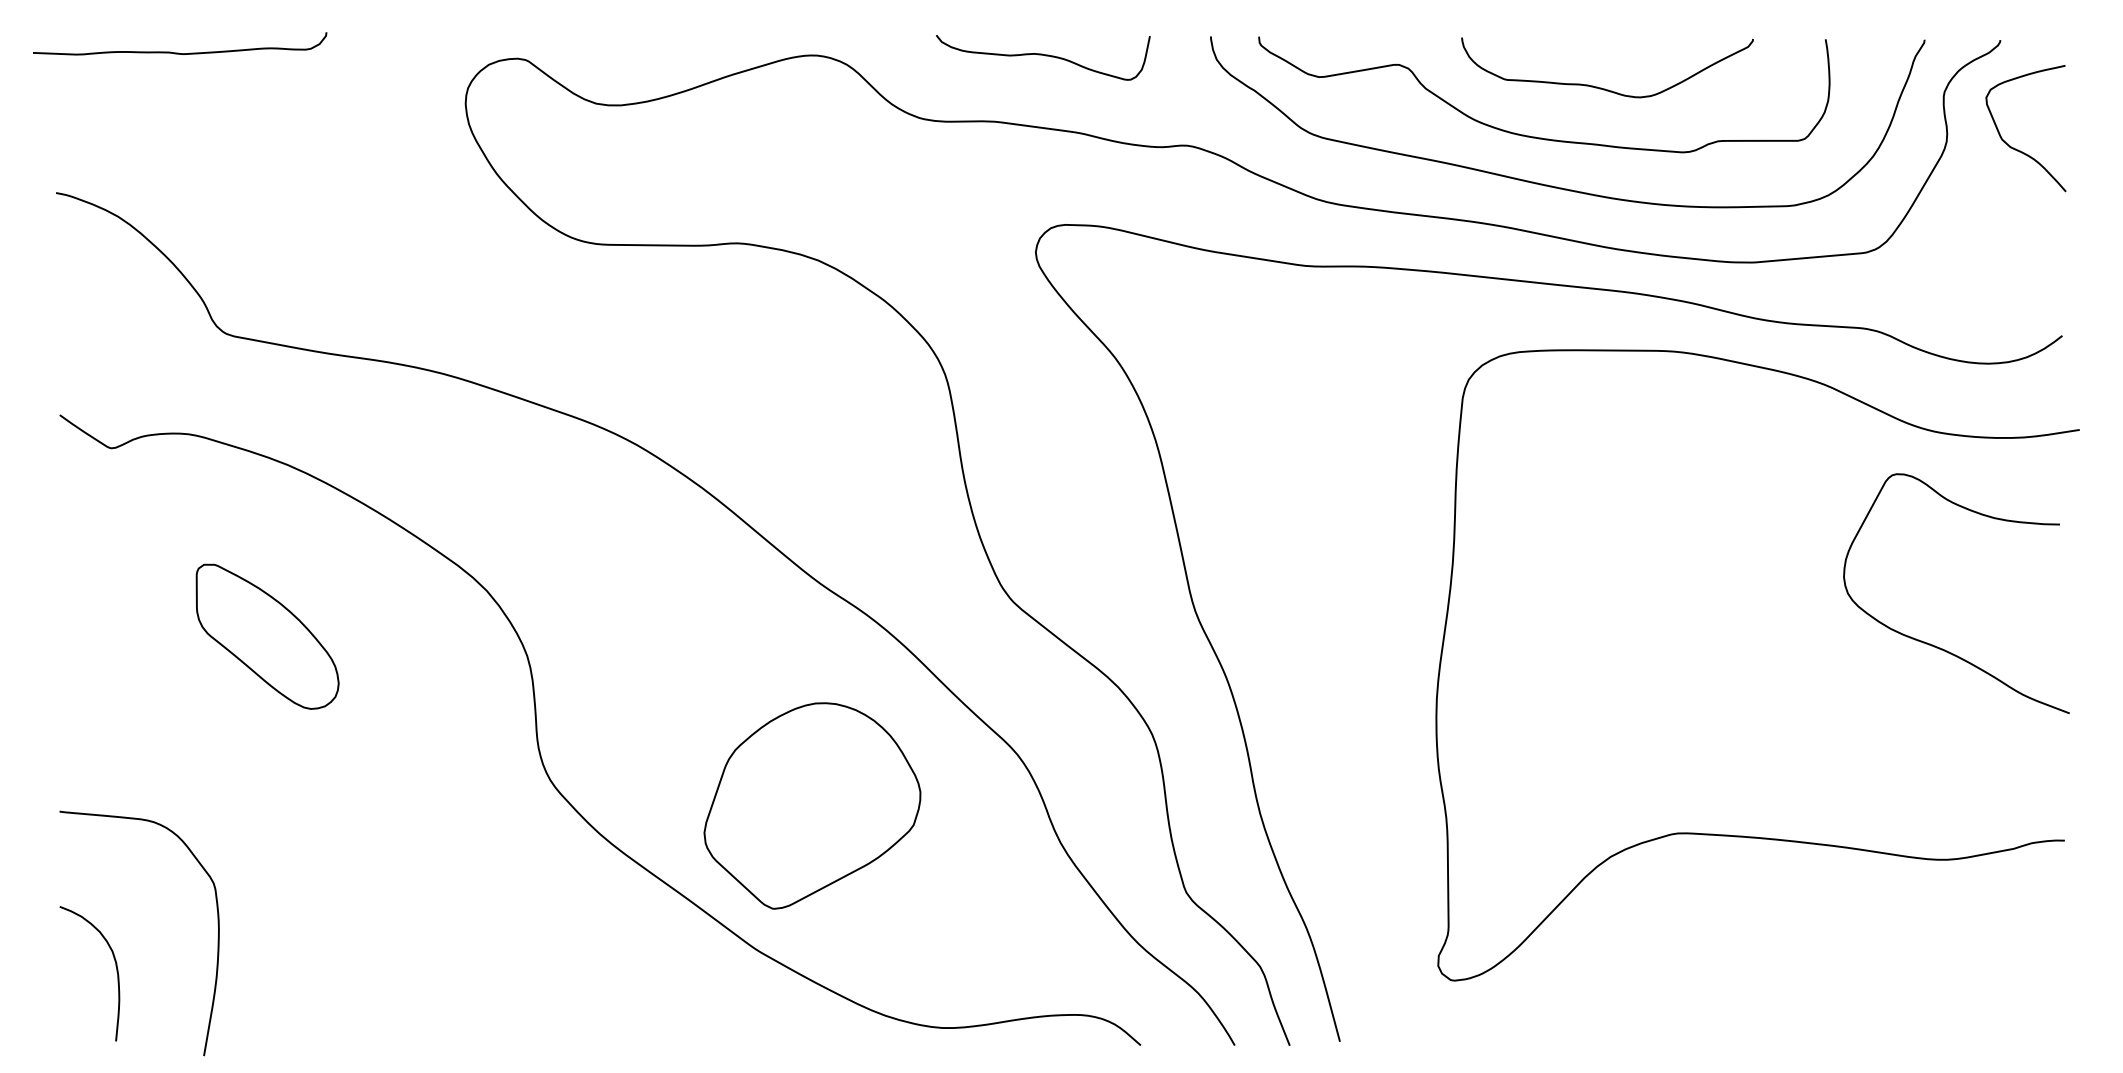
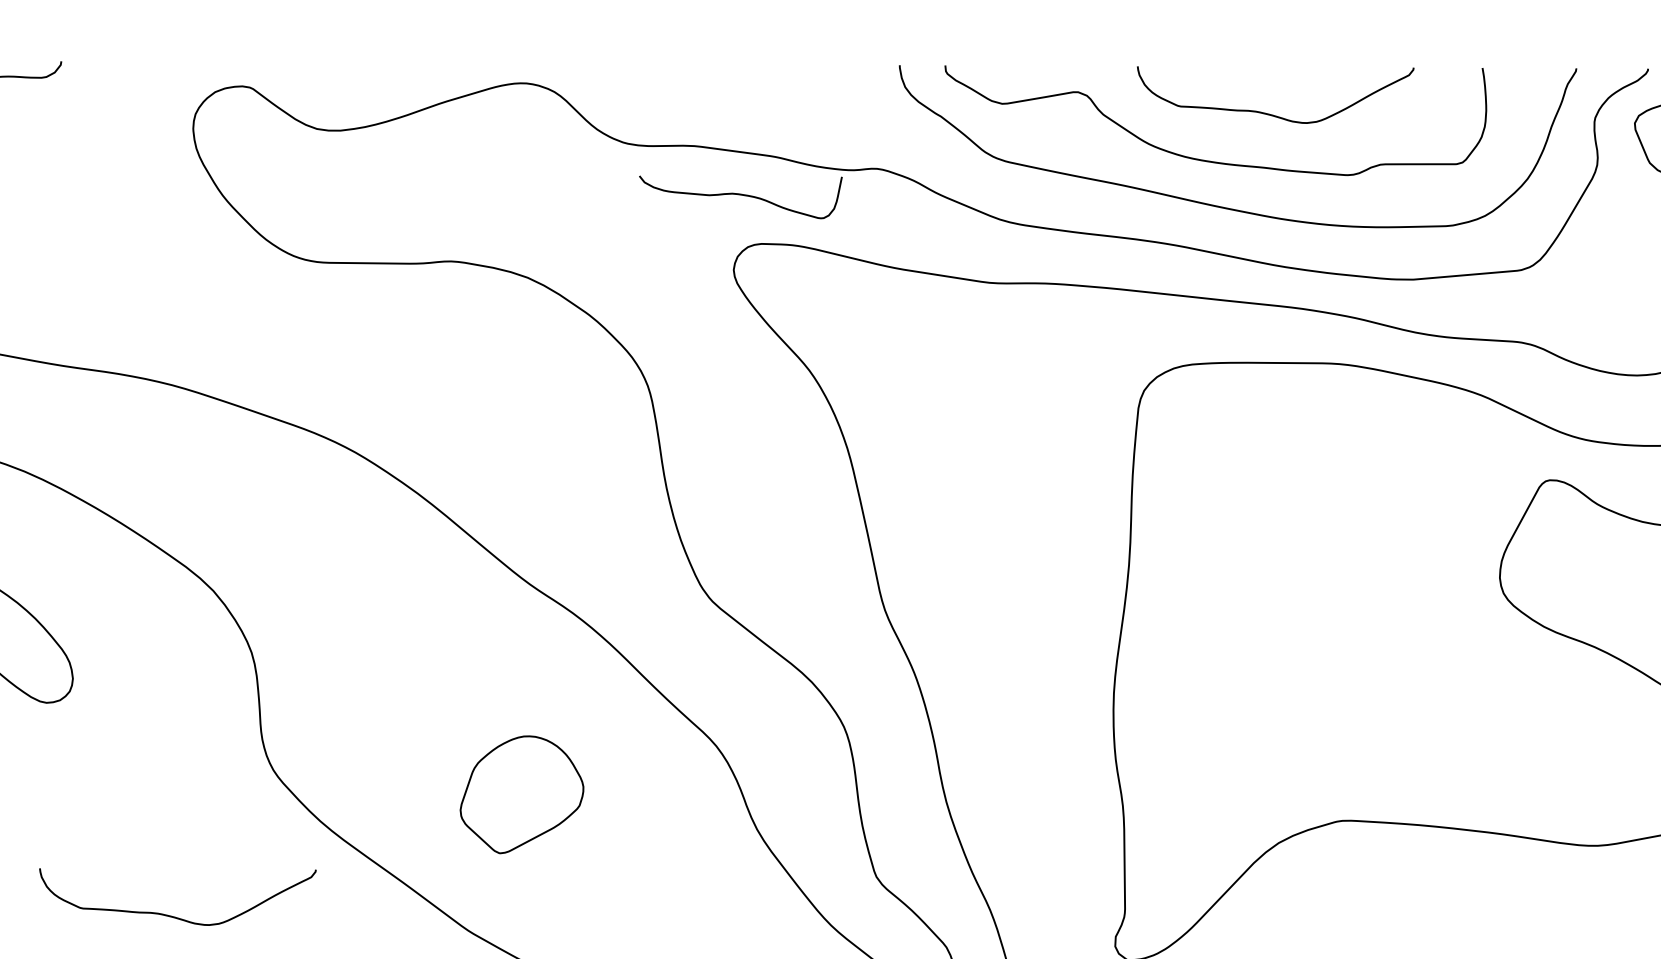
curve: (1043, 55) -> (741, 195), moved
part: (812, 805) -> (522, 794), size x0.6
curve: (443, 933) -> (172, 915), added

